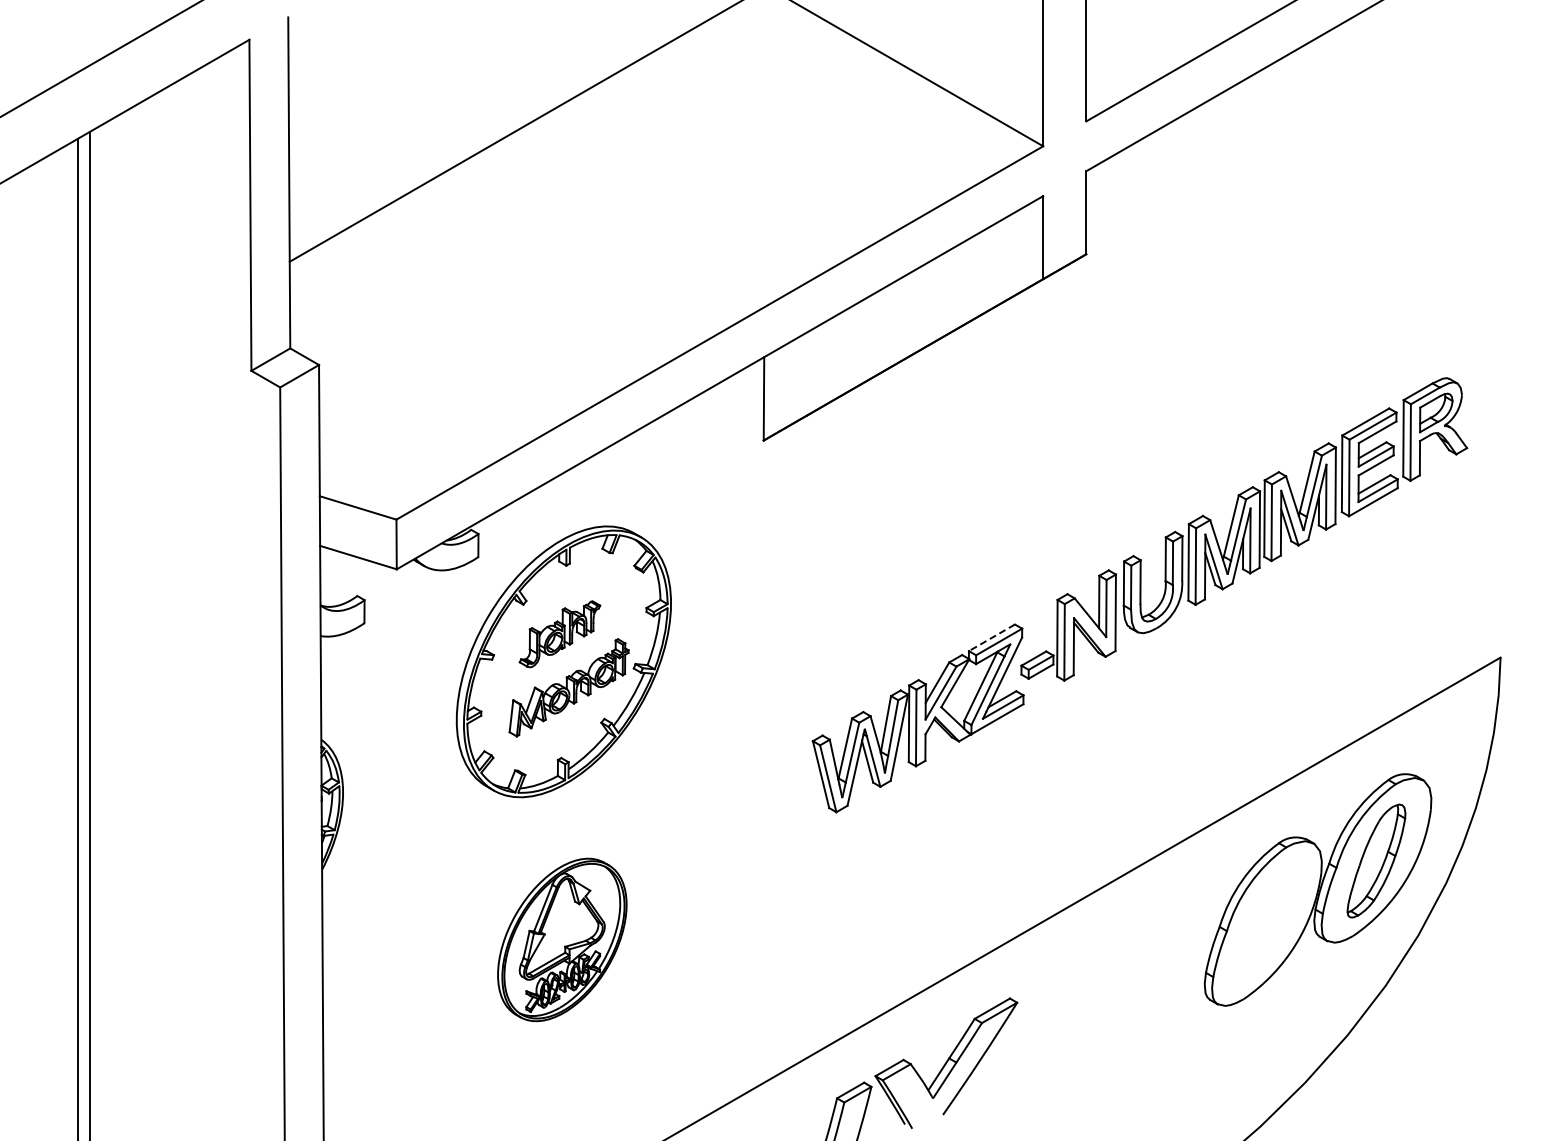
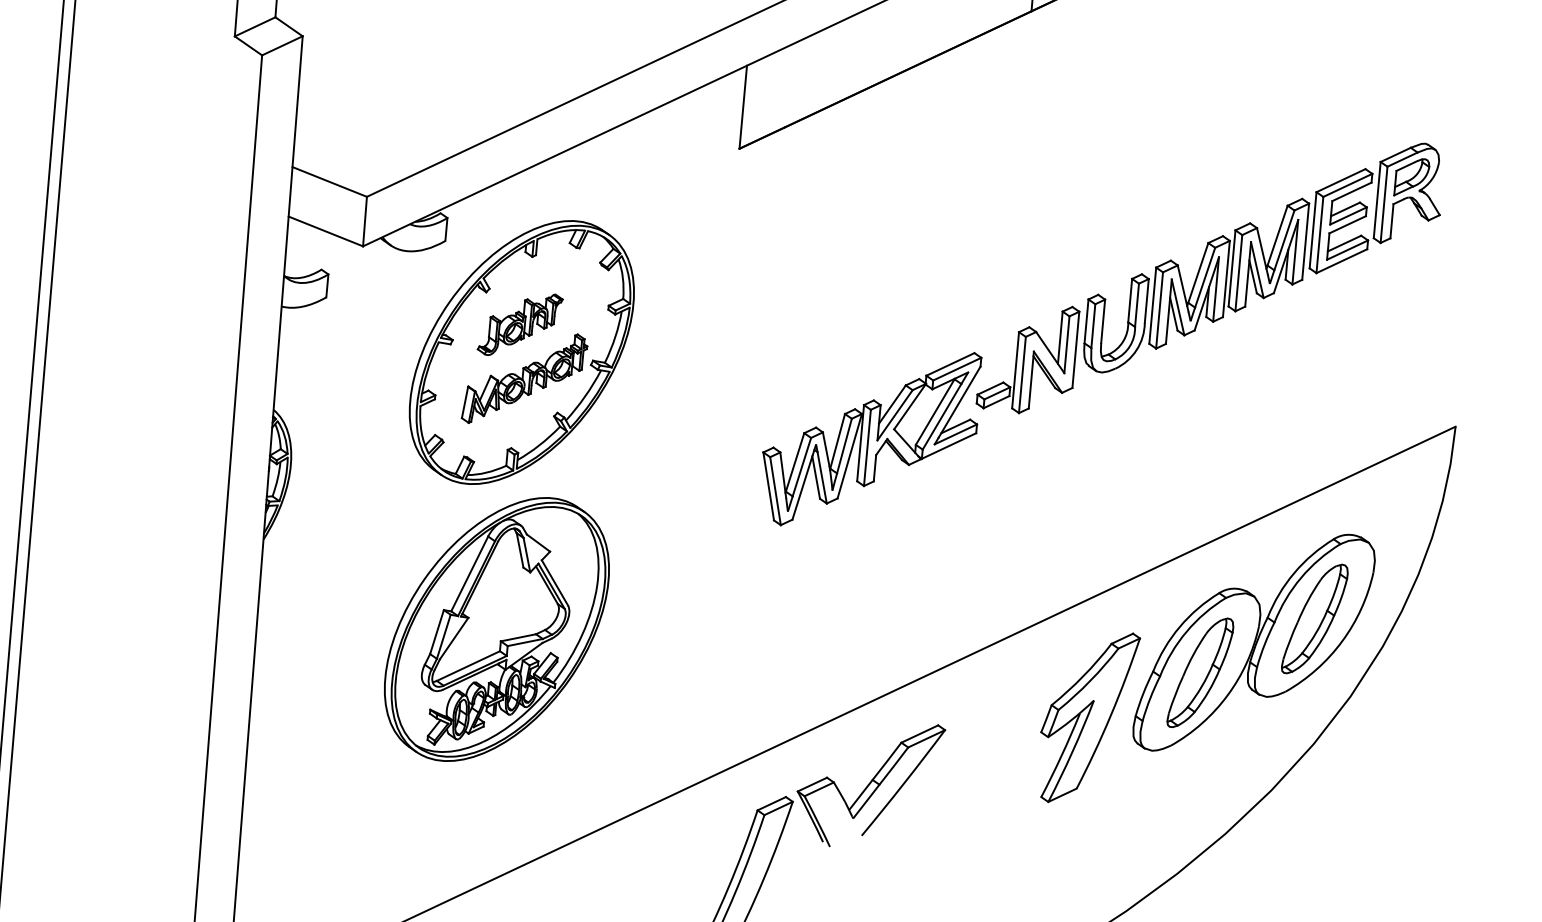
line: (991, 637) -> (950, 364), dashed -> solid
part: (1266, 923) -> (1200, 672), added
part: (562, 939) -> (497, 629), size x1.67
part: (1158, 977) -> (1087, 716), added

